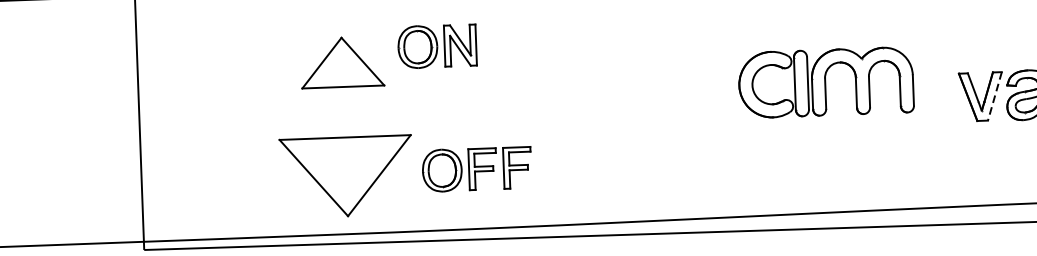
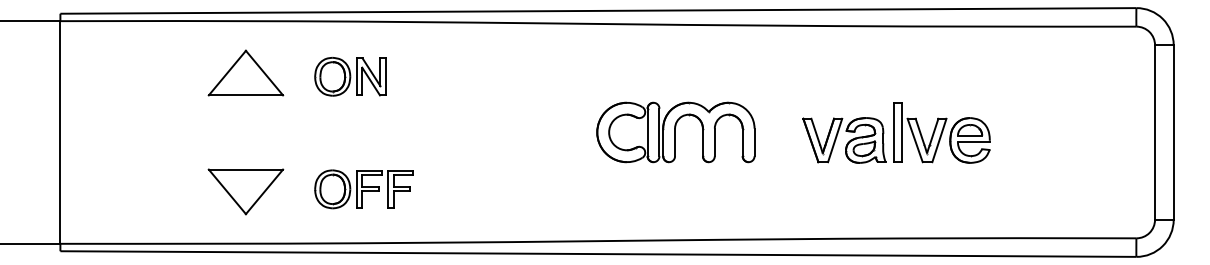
part: (437, 46) -> (350, 76), moved
part: (341, 61) -> (245, 72), moved
part: (825, 82) -> (675, 132), moved
line: (995, 96) -> (835, 140), dashed -> solid
part: (346, 176) -> (245, 191), size x0.62

